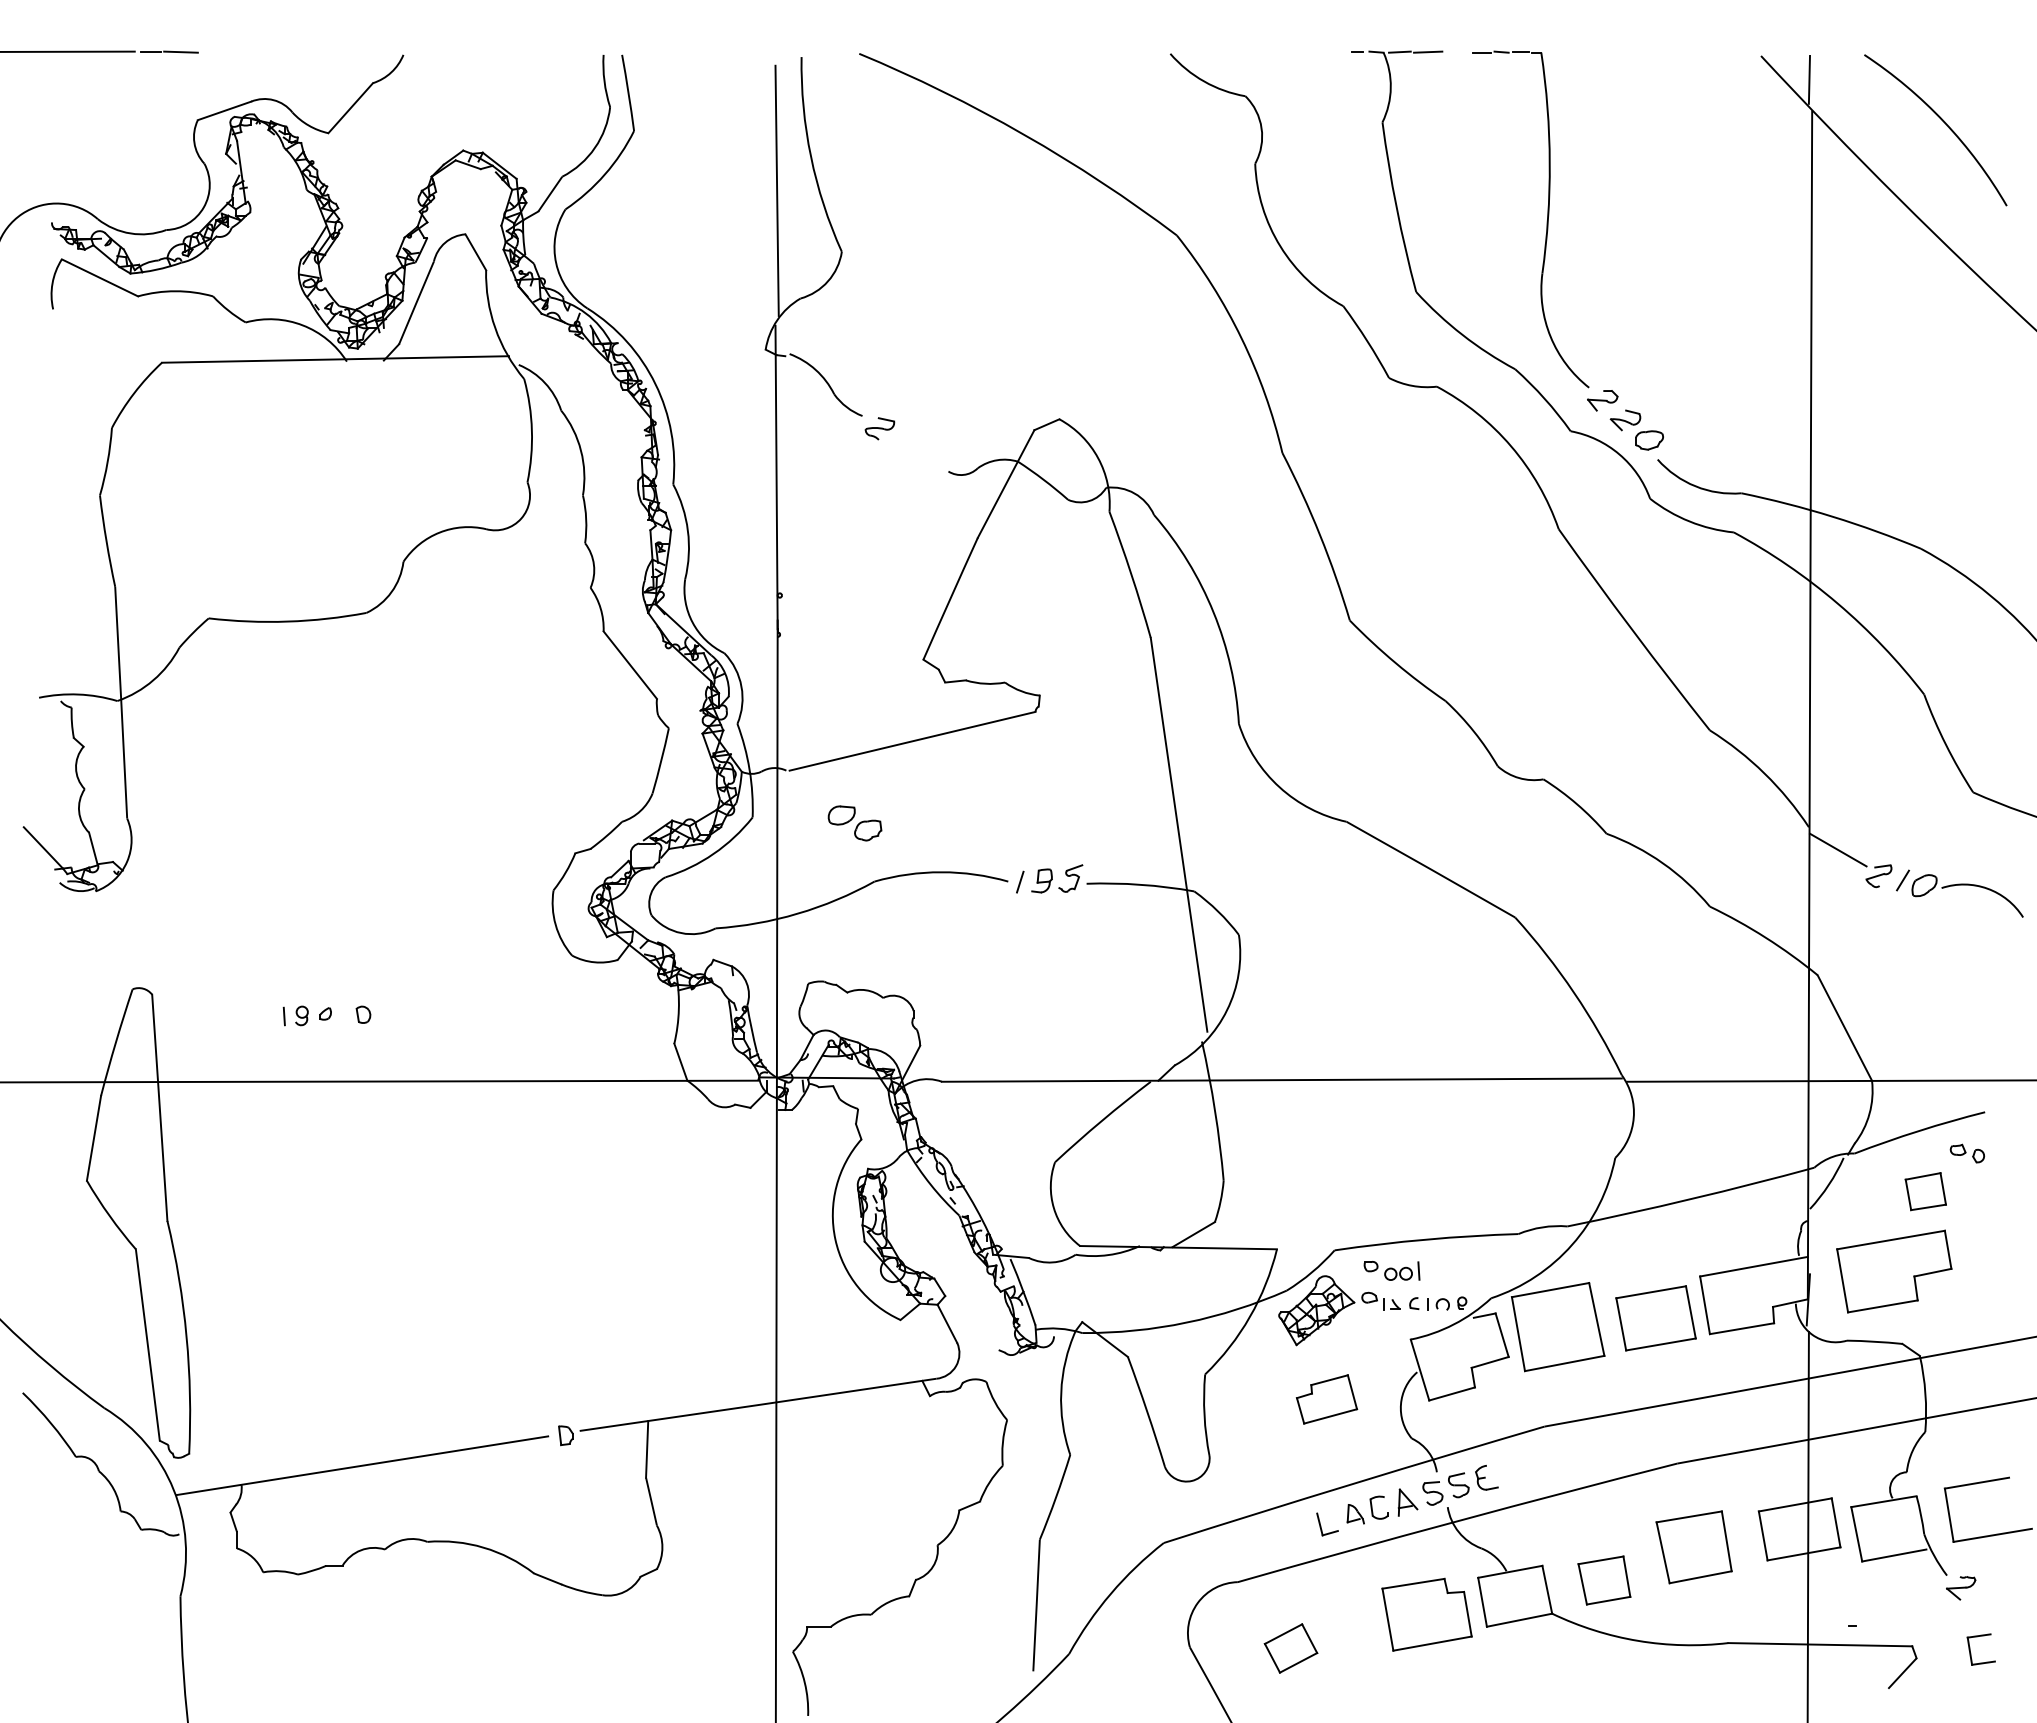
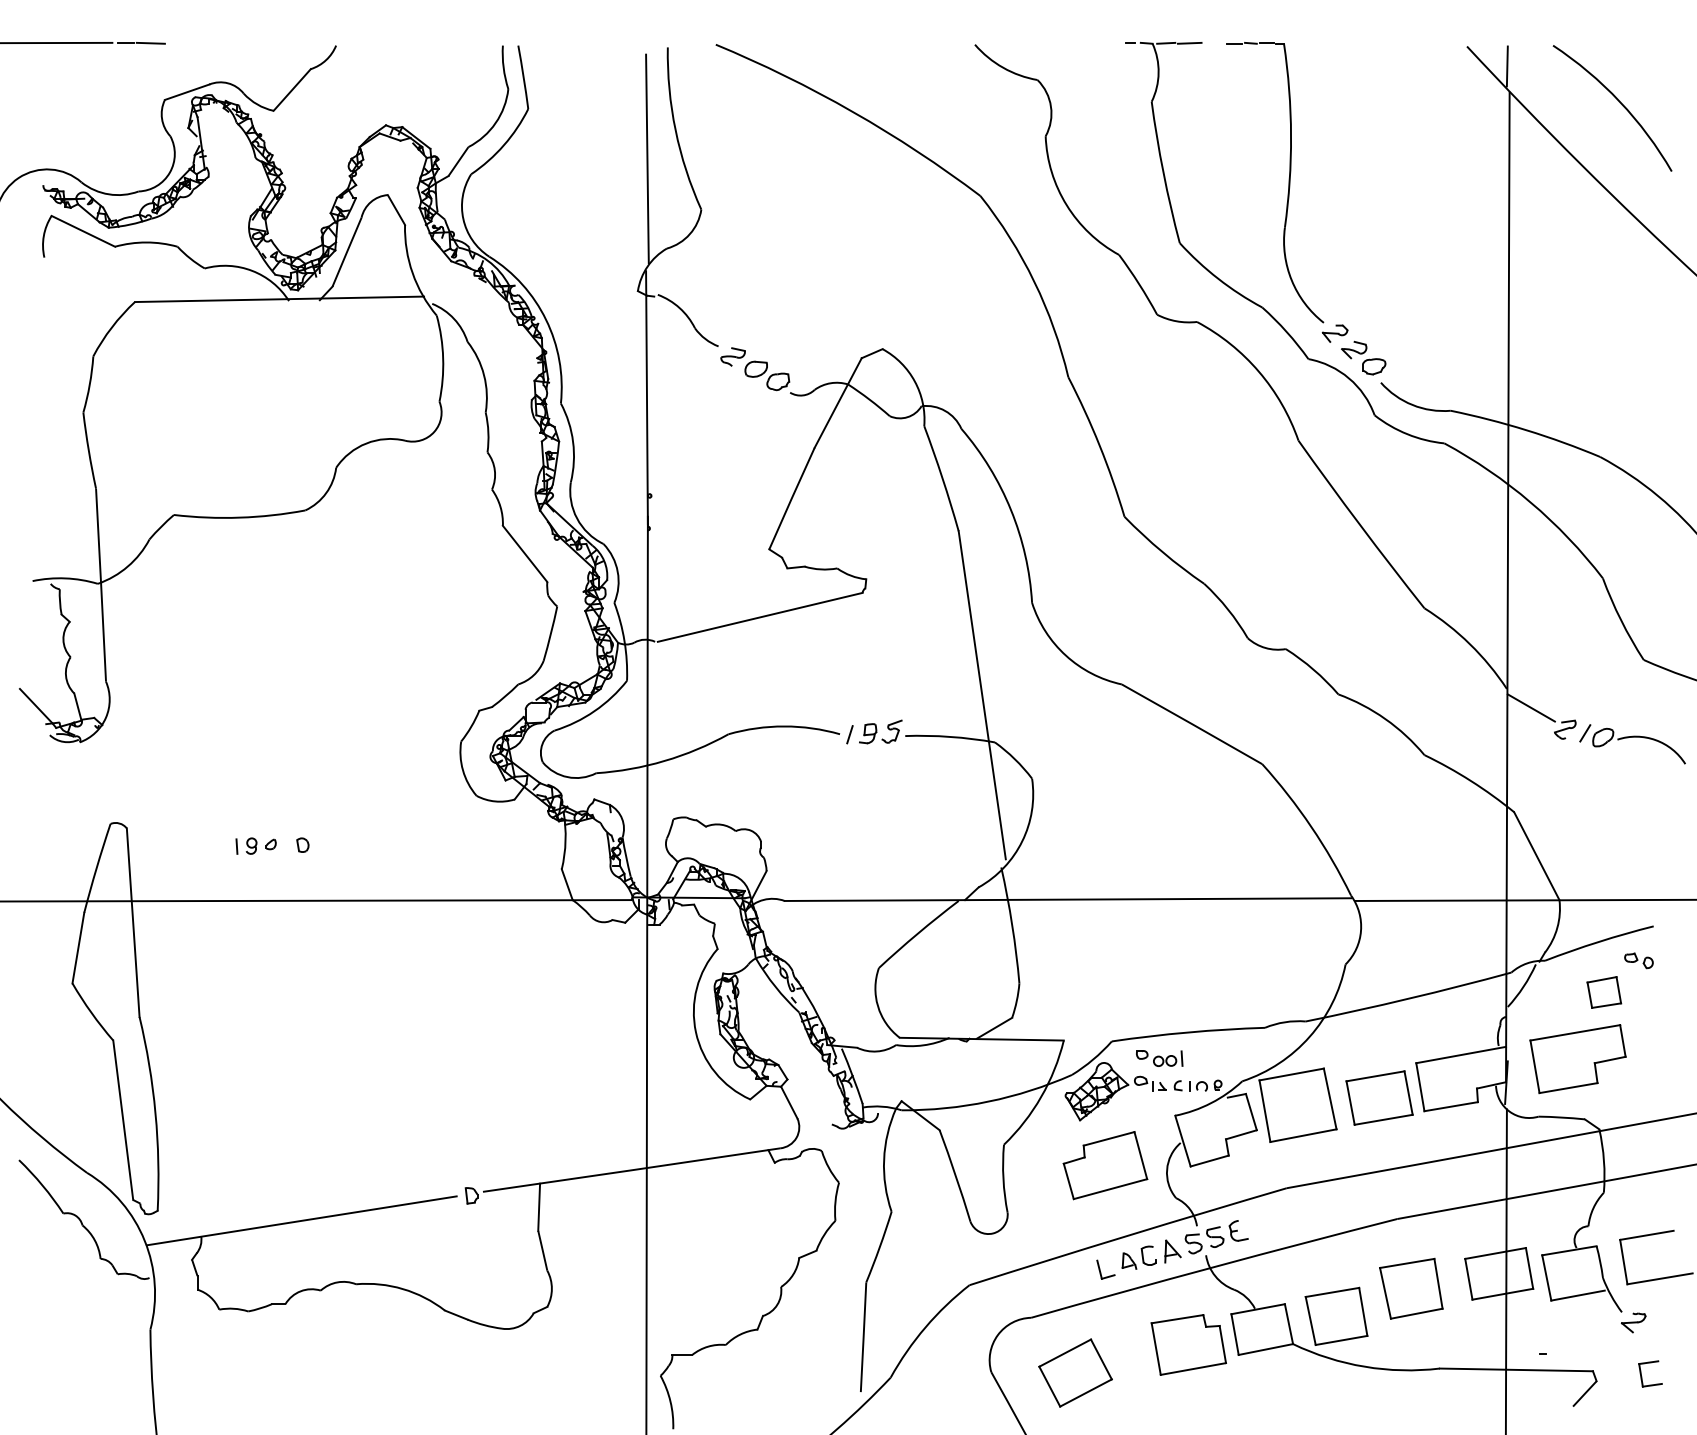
part: (854, 823) -> (766, 375), moved
part: (1326, 1399) -> (1105, 1165), size x1.67
part: (1604, 1580) -> (1336, 1316), size x1.43
part: (1290, 1648) -> (1075, 1373), size x1.67

